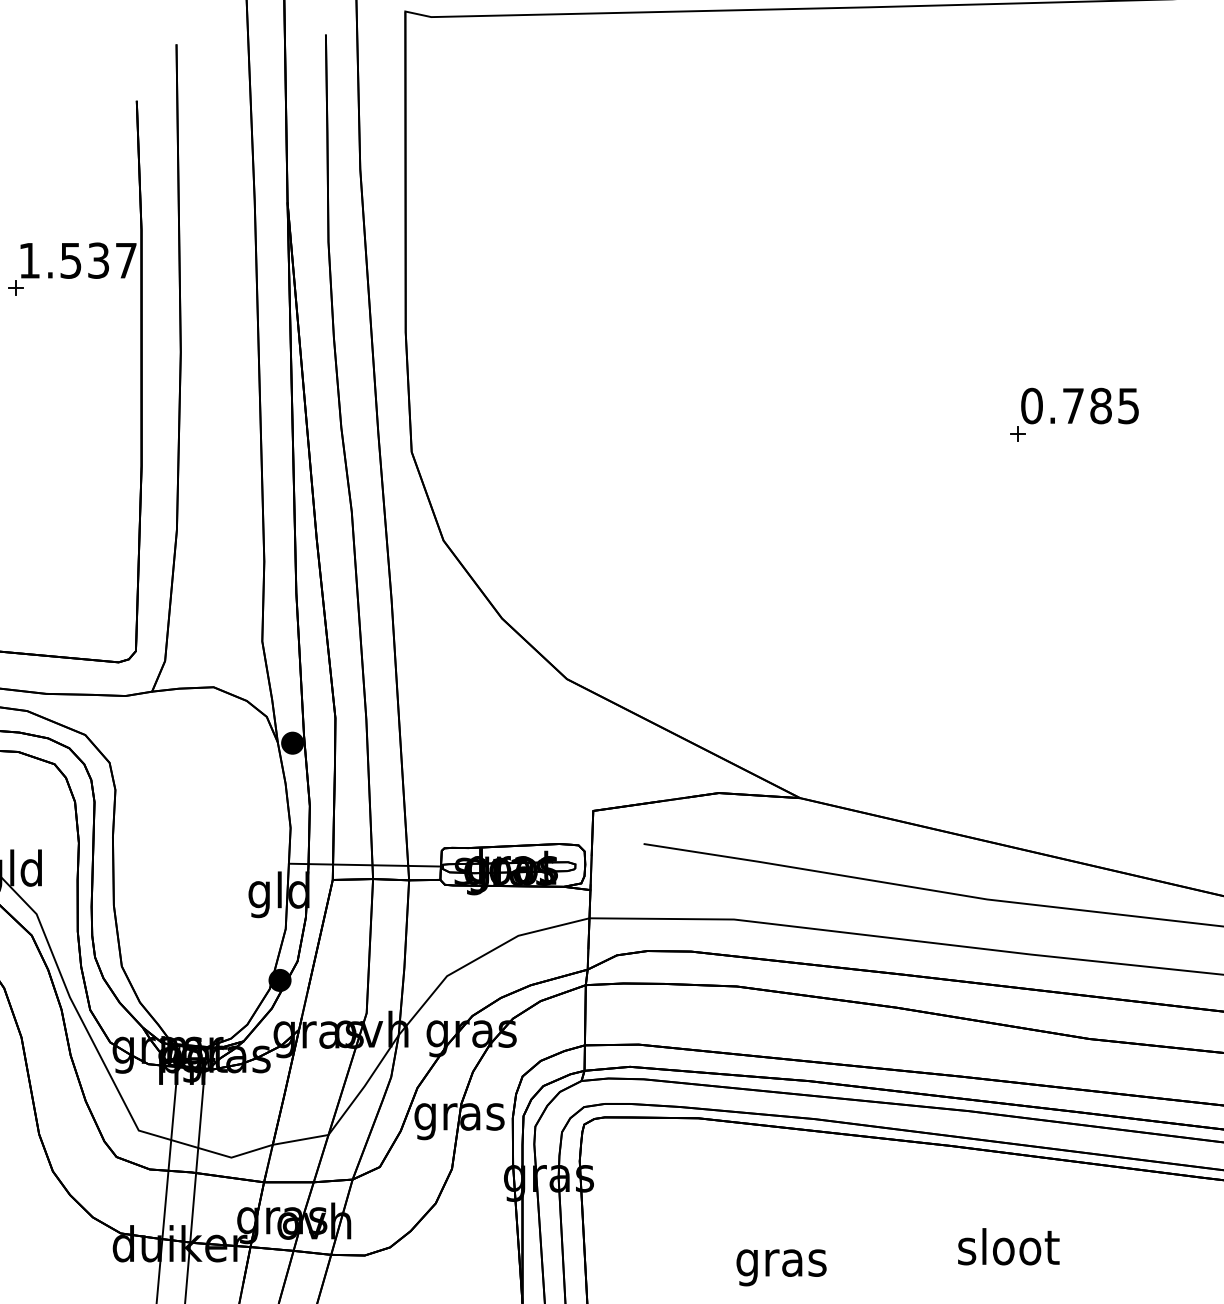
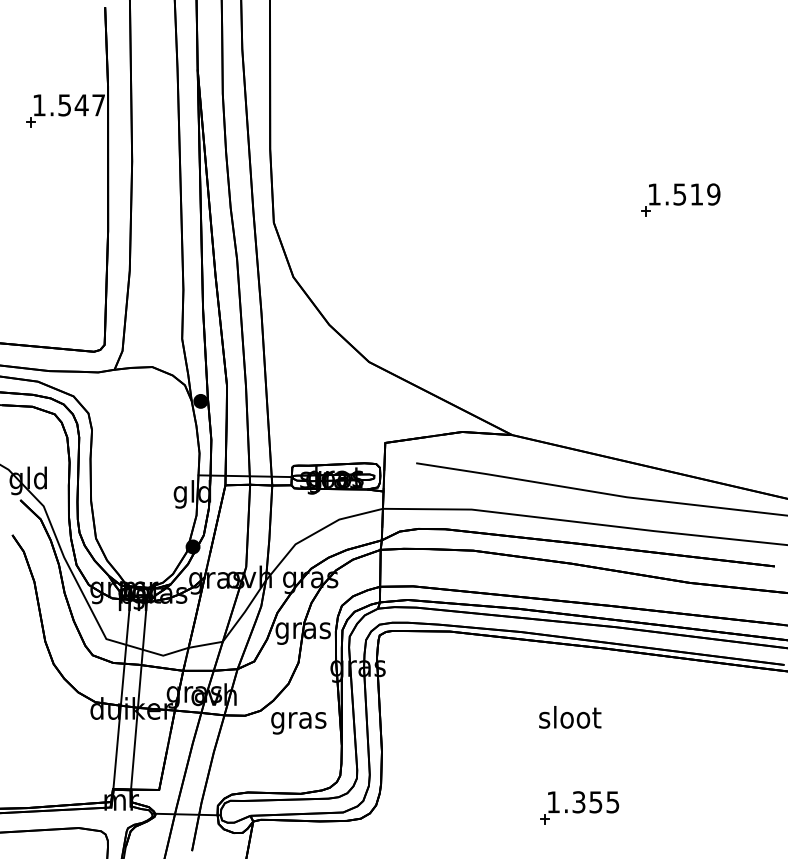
text: (98, 260) -> (81, 105), 1.537 -> 1.547
text: (1079, 406) -> (683, 194), 0.785 -> 1.519
text: (1009, 1246) -> (570, 717), moved
text: (781, 1268) -> (298, 723), moved

